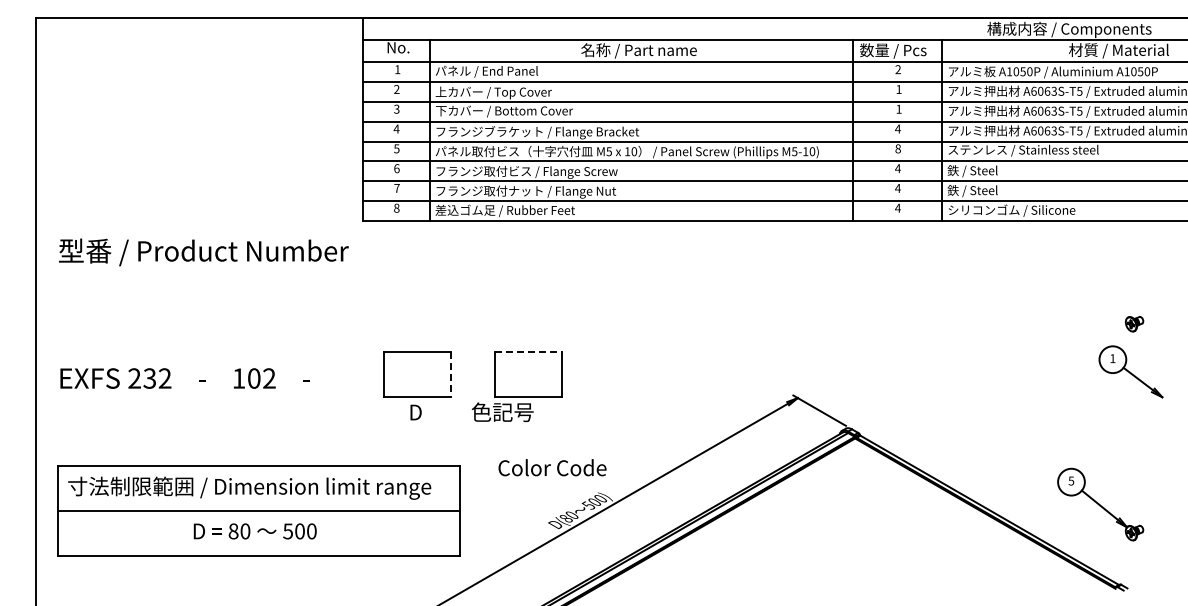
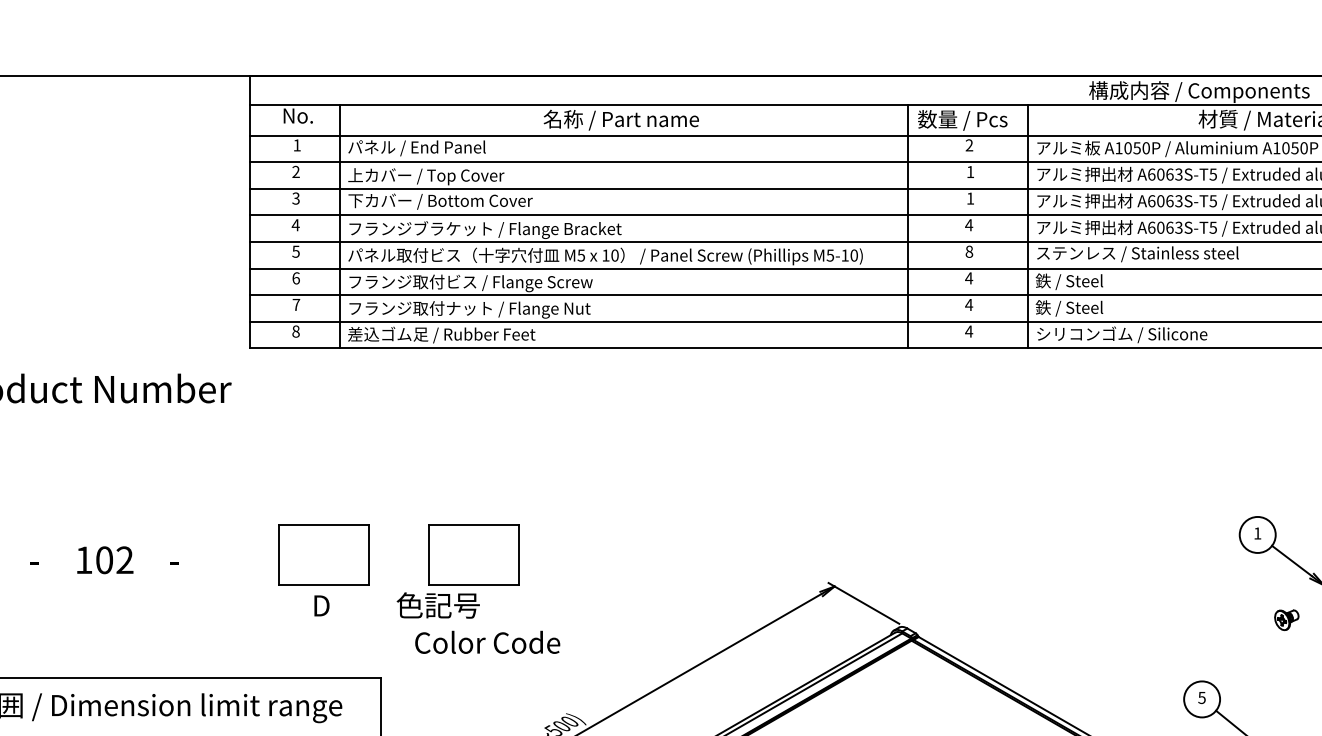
part: (1134, 324) -> (1286, 620), moved
line: (528, 352) -> (472, 525), dashed -> solid
line: (450, 375) -> (368, 556), dashed -> solid
text: (552, 467) -> (487, 642), moved

